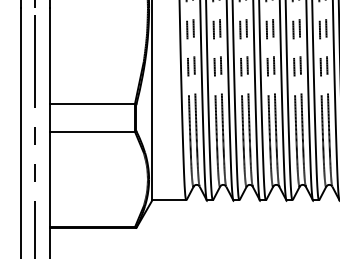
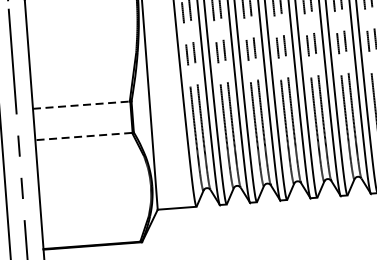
line: (92, 104) -> (81, 105), solid -> dashed
line: (92, 131) -> (83, 136), solid -> dashed

